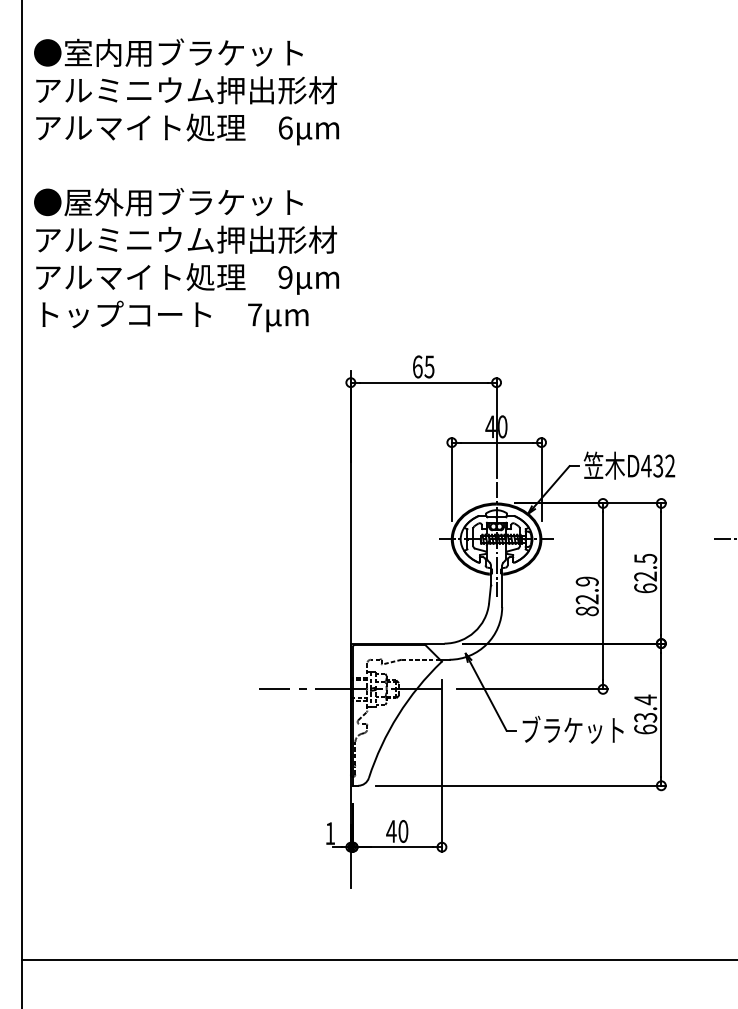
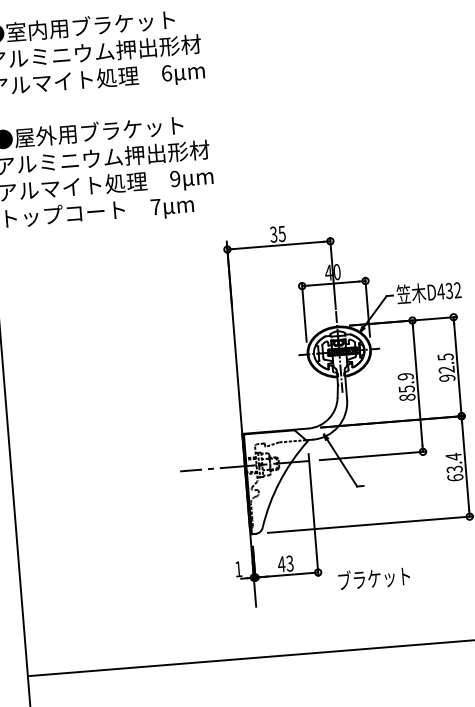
text: (417, 366) -> (273, 234), 65 -> 35
text: (645, 588) -> (447, 378), 62.5 -> 92.5
text: (586, 599) -> (406, 389), 82.9 -> 85.9
text: (572, 729) -> (373, 578), moved
text: (403, 831) -> (290, 563), 40 -> 43

